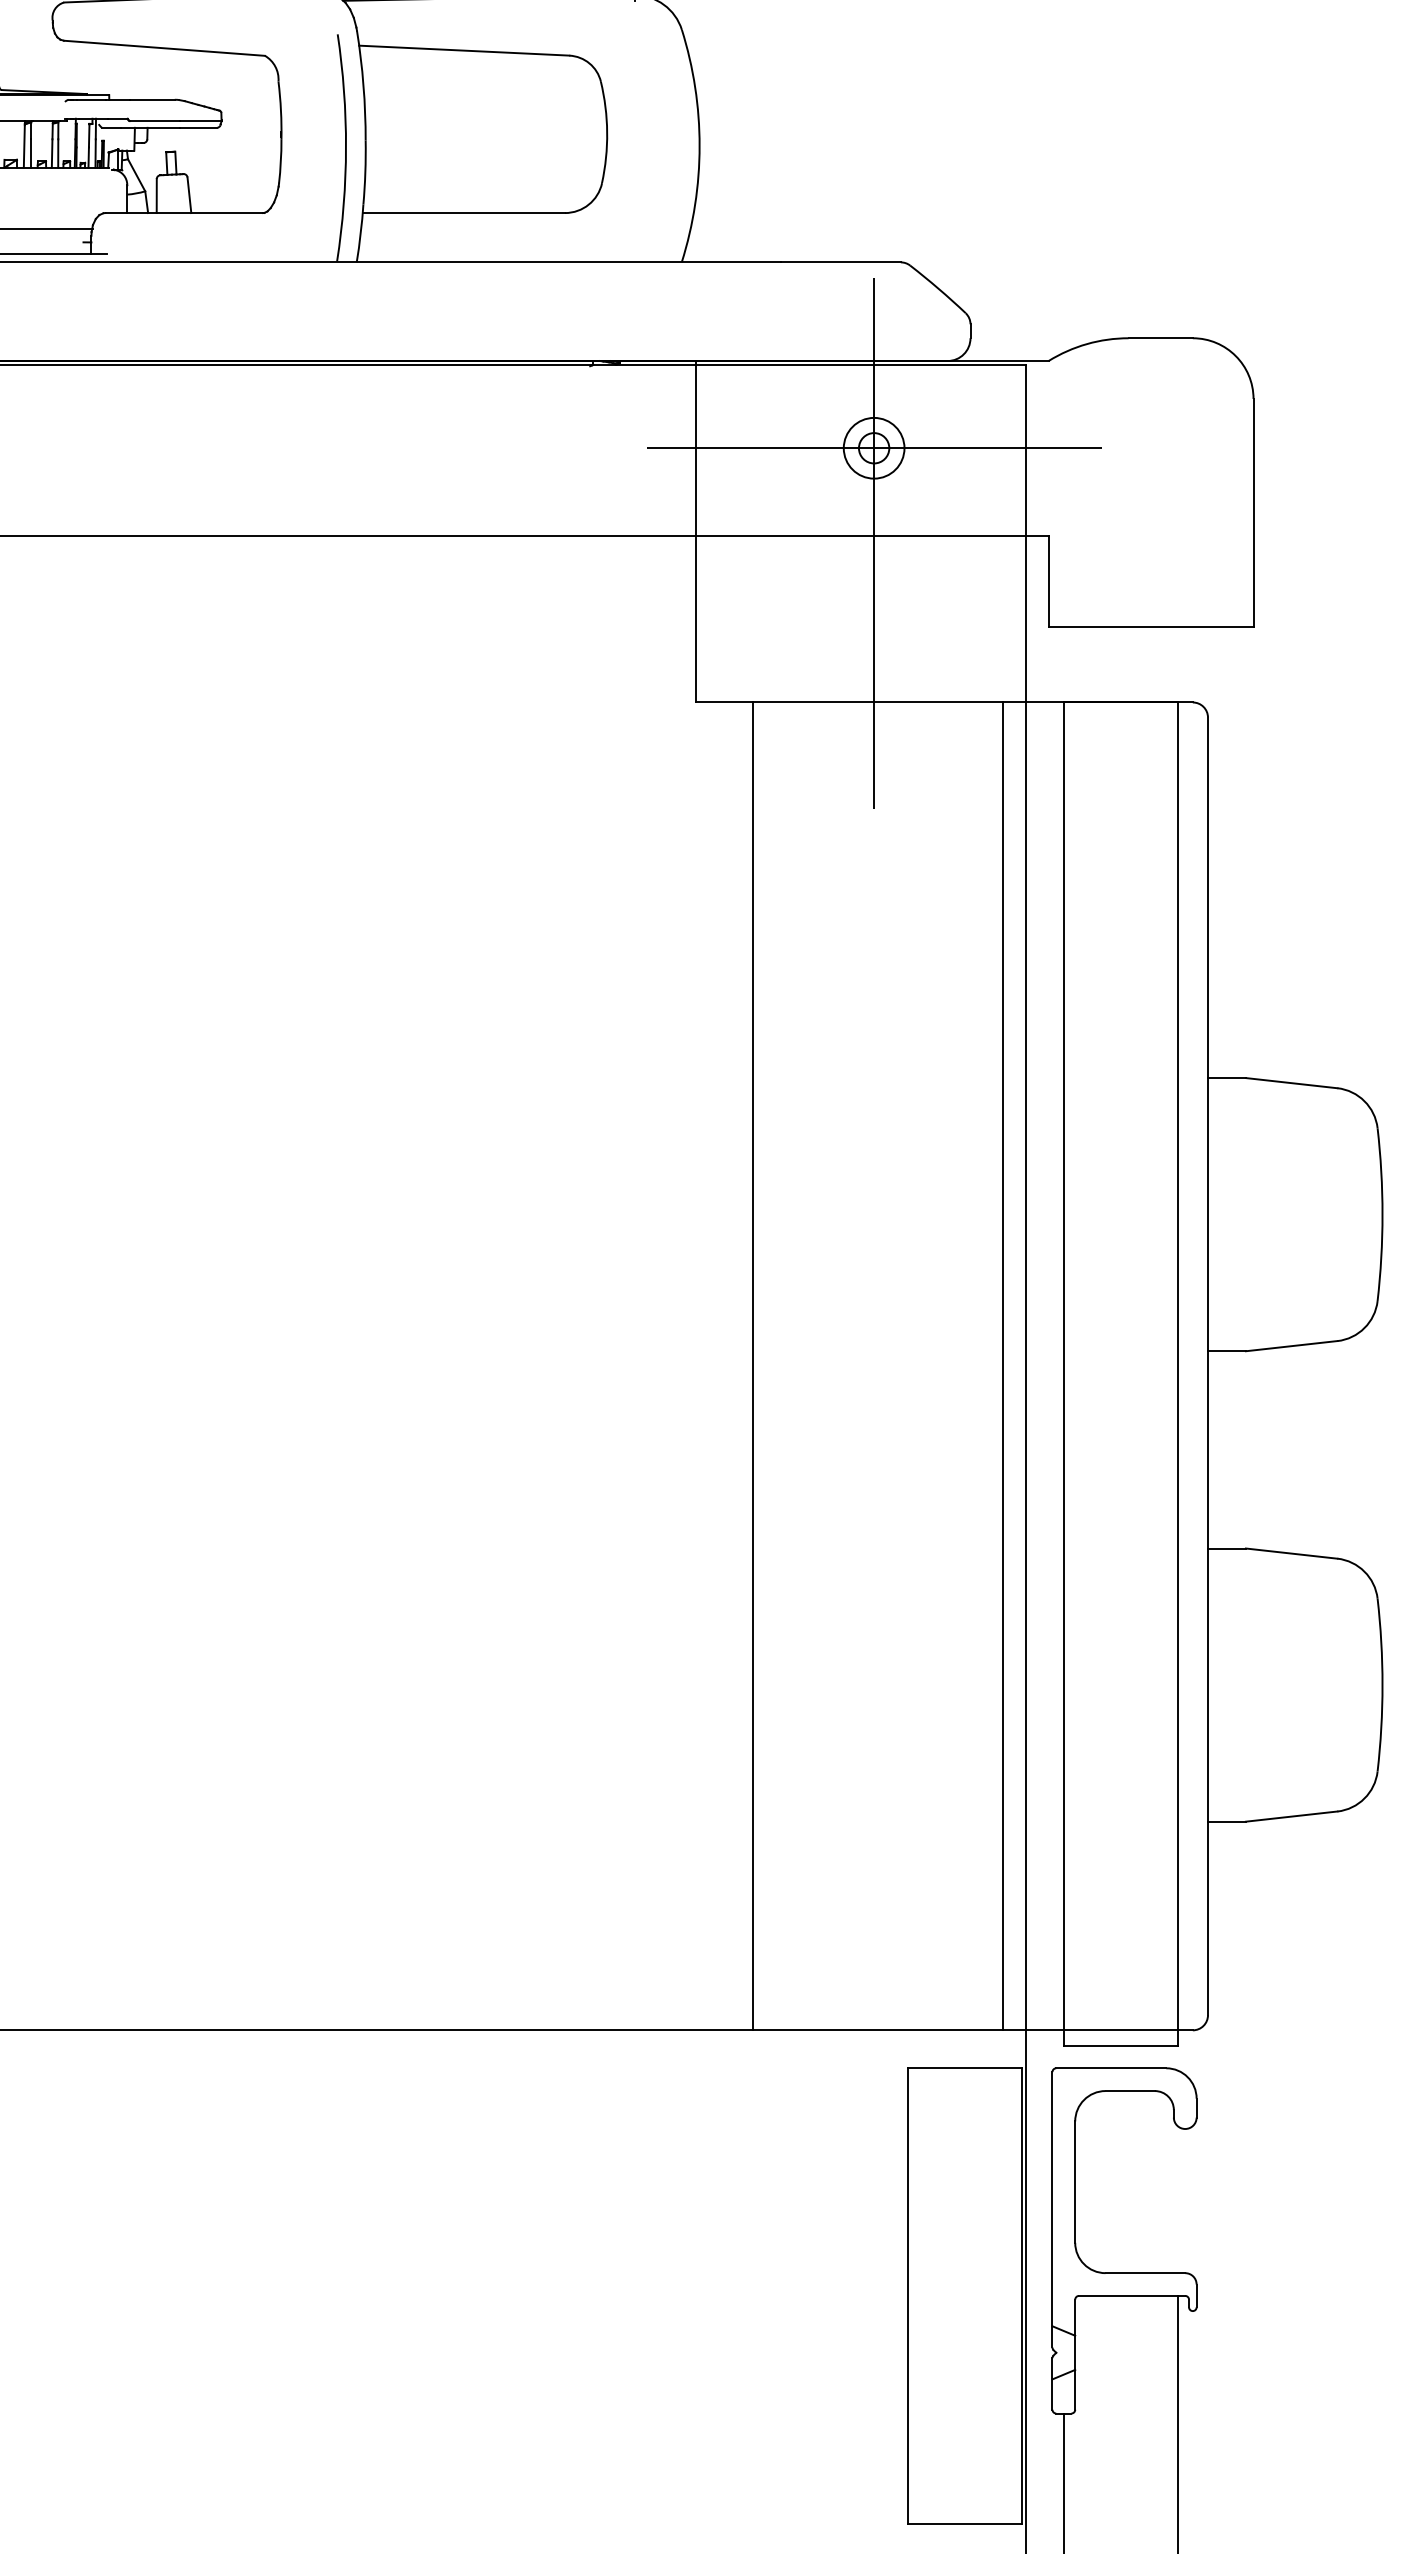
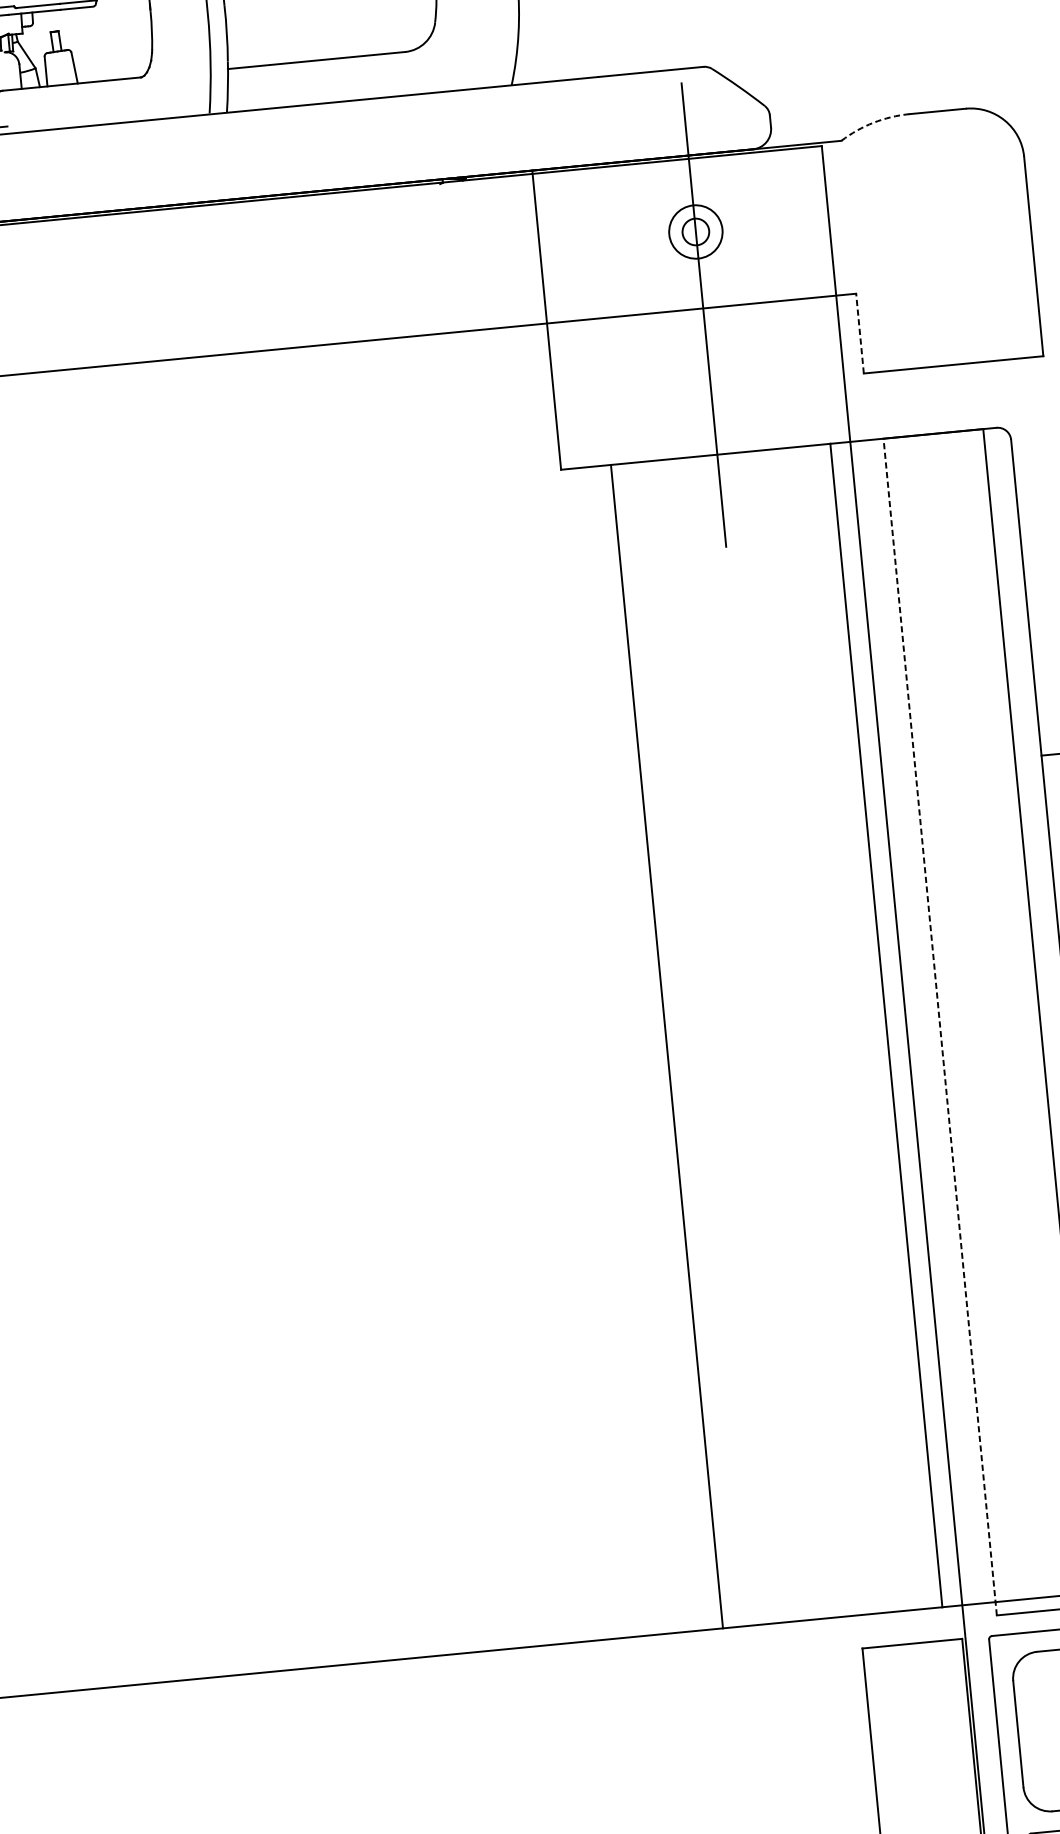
arc: (1087, 344) -> (874, 123), solid -> dashed
line: (873, 448) -> (695, 232), removed
line: (1048, 581) -> (859, 334), solid -> dashed
line: (1063, 1374) -> (939, 1027), solid -> dashed

